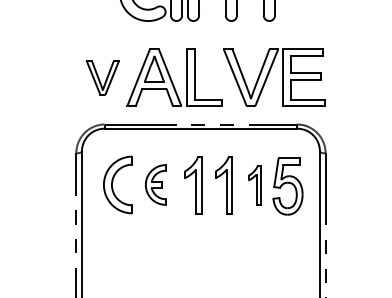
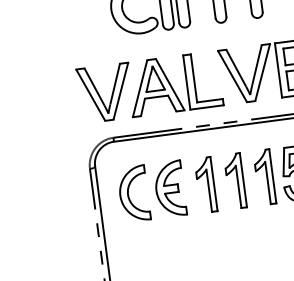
part: (102, 77) -> (105, 93), size x1.67
part: (155, 184) -> (169, 188), size x1.43
part: (254, 185) -> (264, 177), size x1.43

